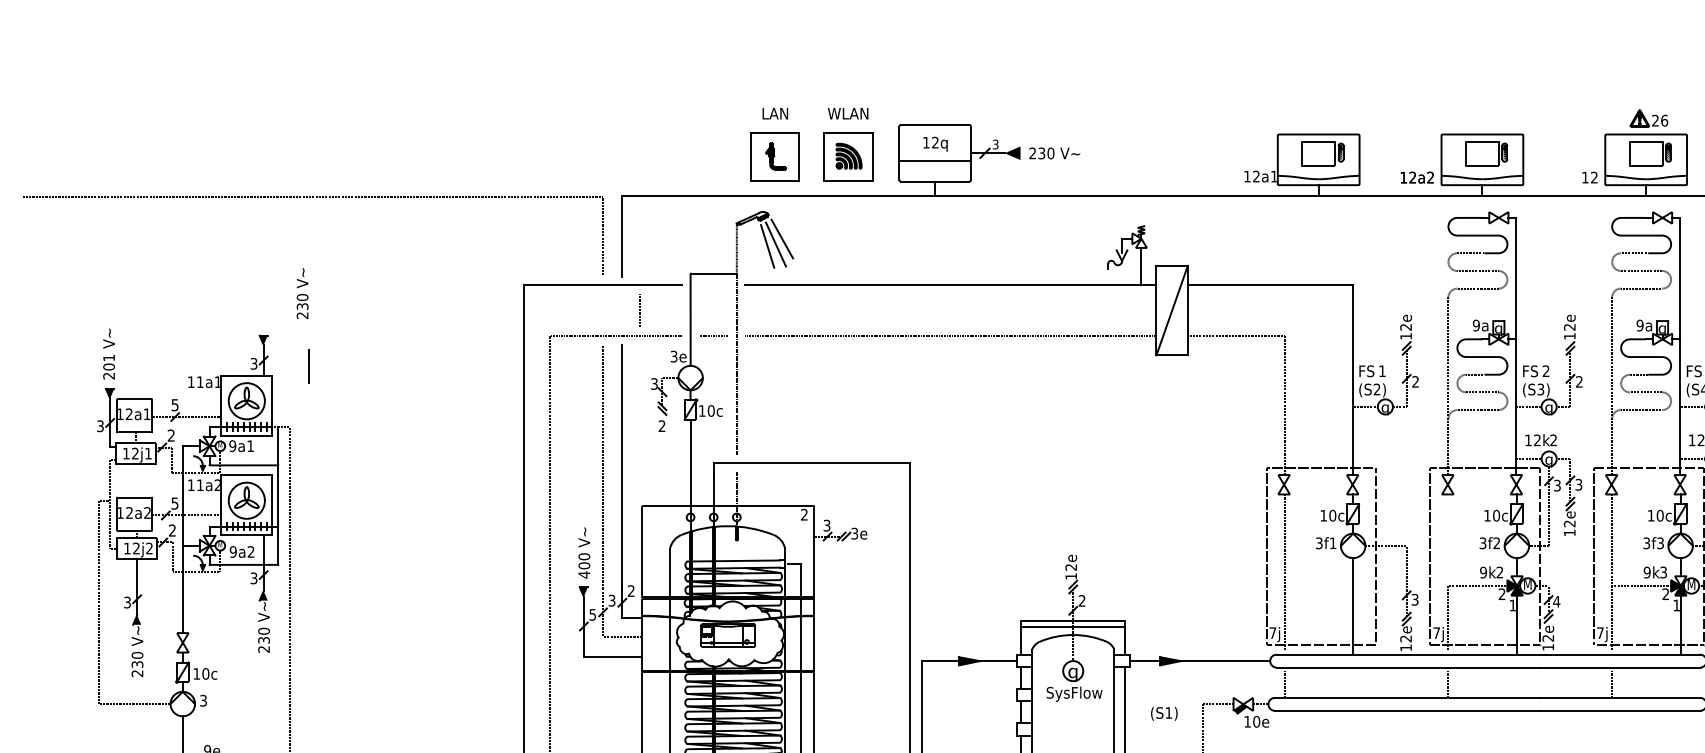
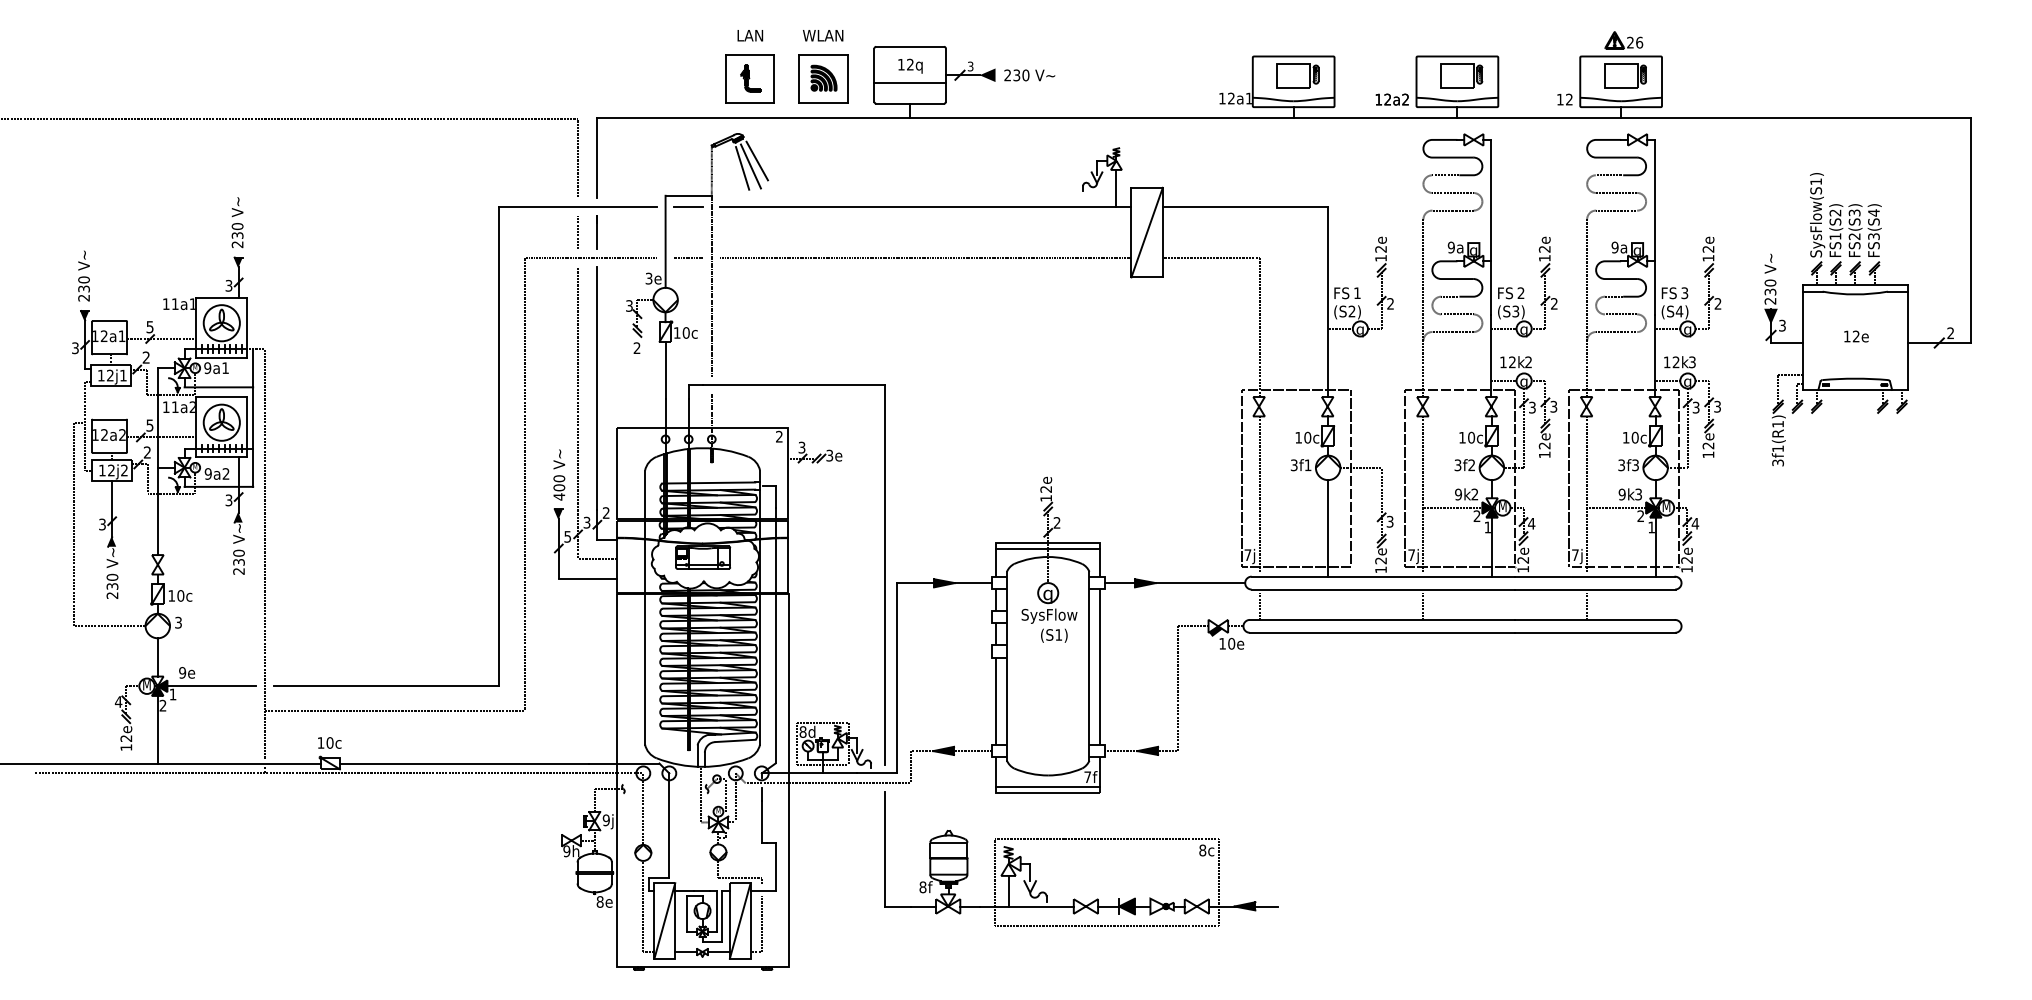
line: (713, 285) -> (688, 207), added
text: (302, 293) -> (237, 222), moved
line: (639, 310) -> (577, 232), moved
text: (108, 362) -> (83, 284), 201 -> 230
line: (308, 366) -> (596, 232), moved
line: (1448, 539) -> (1423, 461), added
text: (1164, 713) -> (1054, 635), moved

